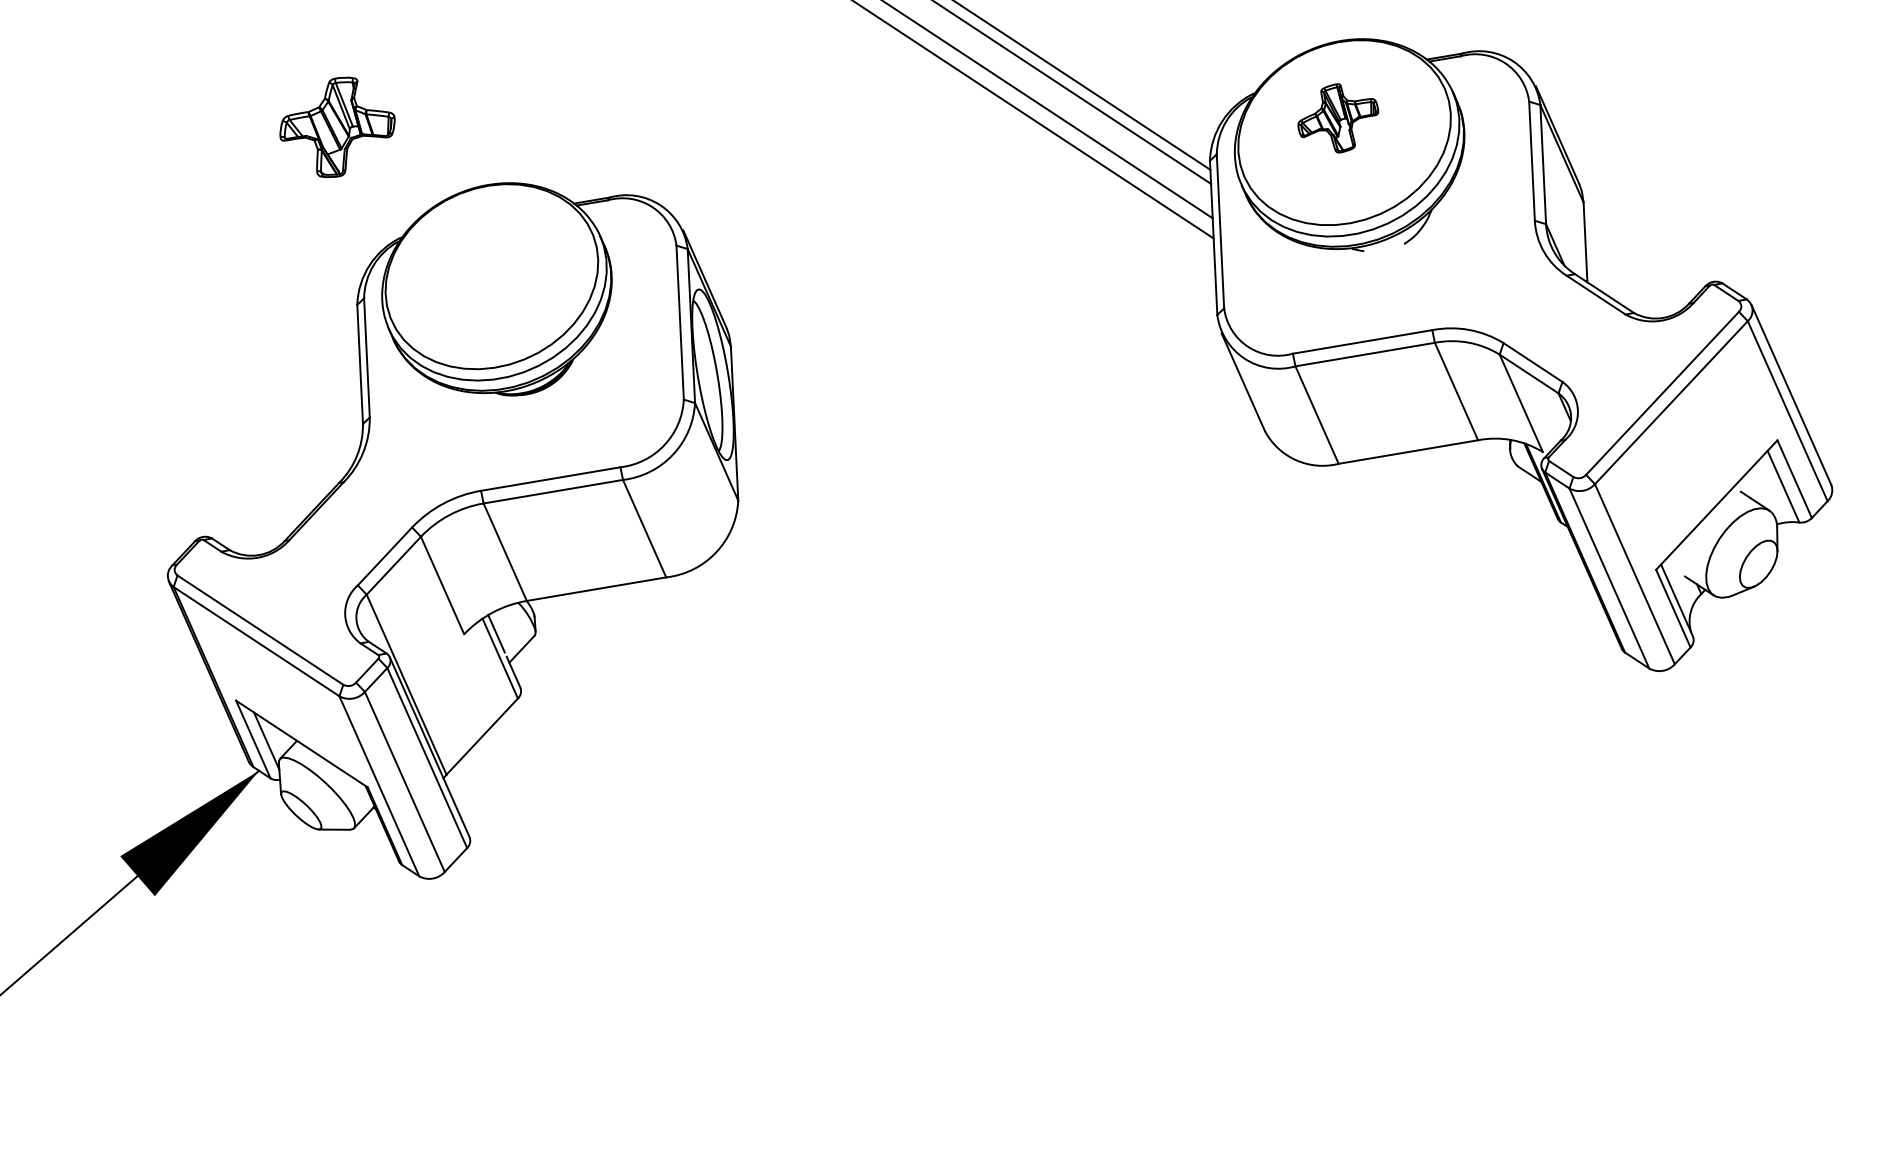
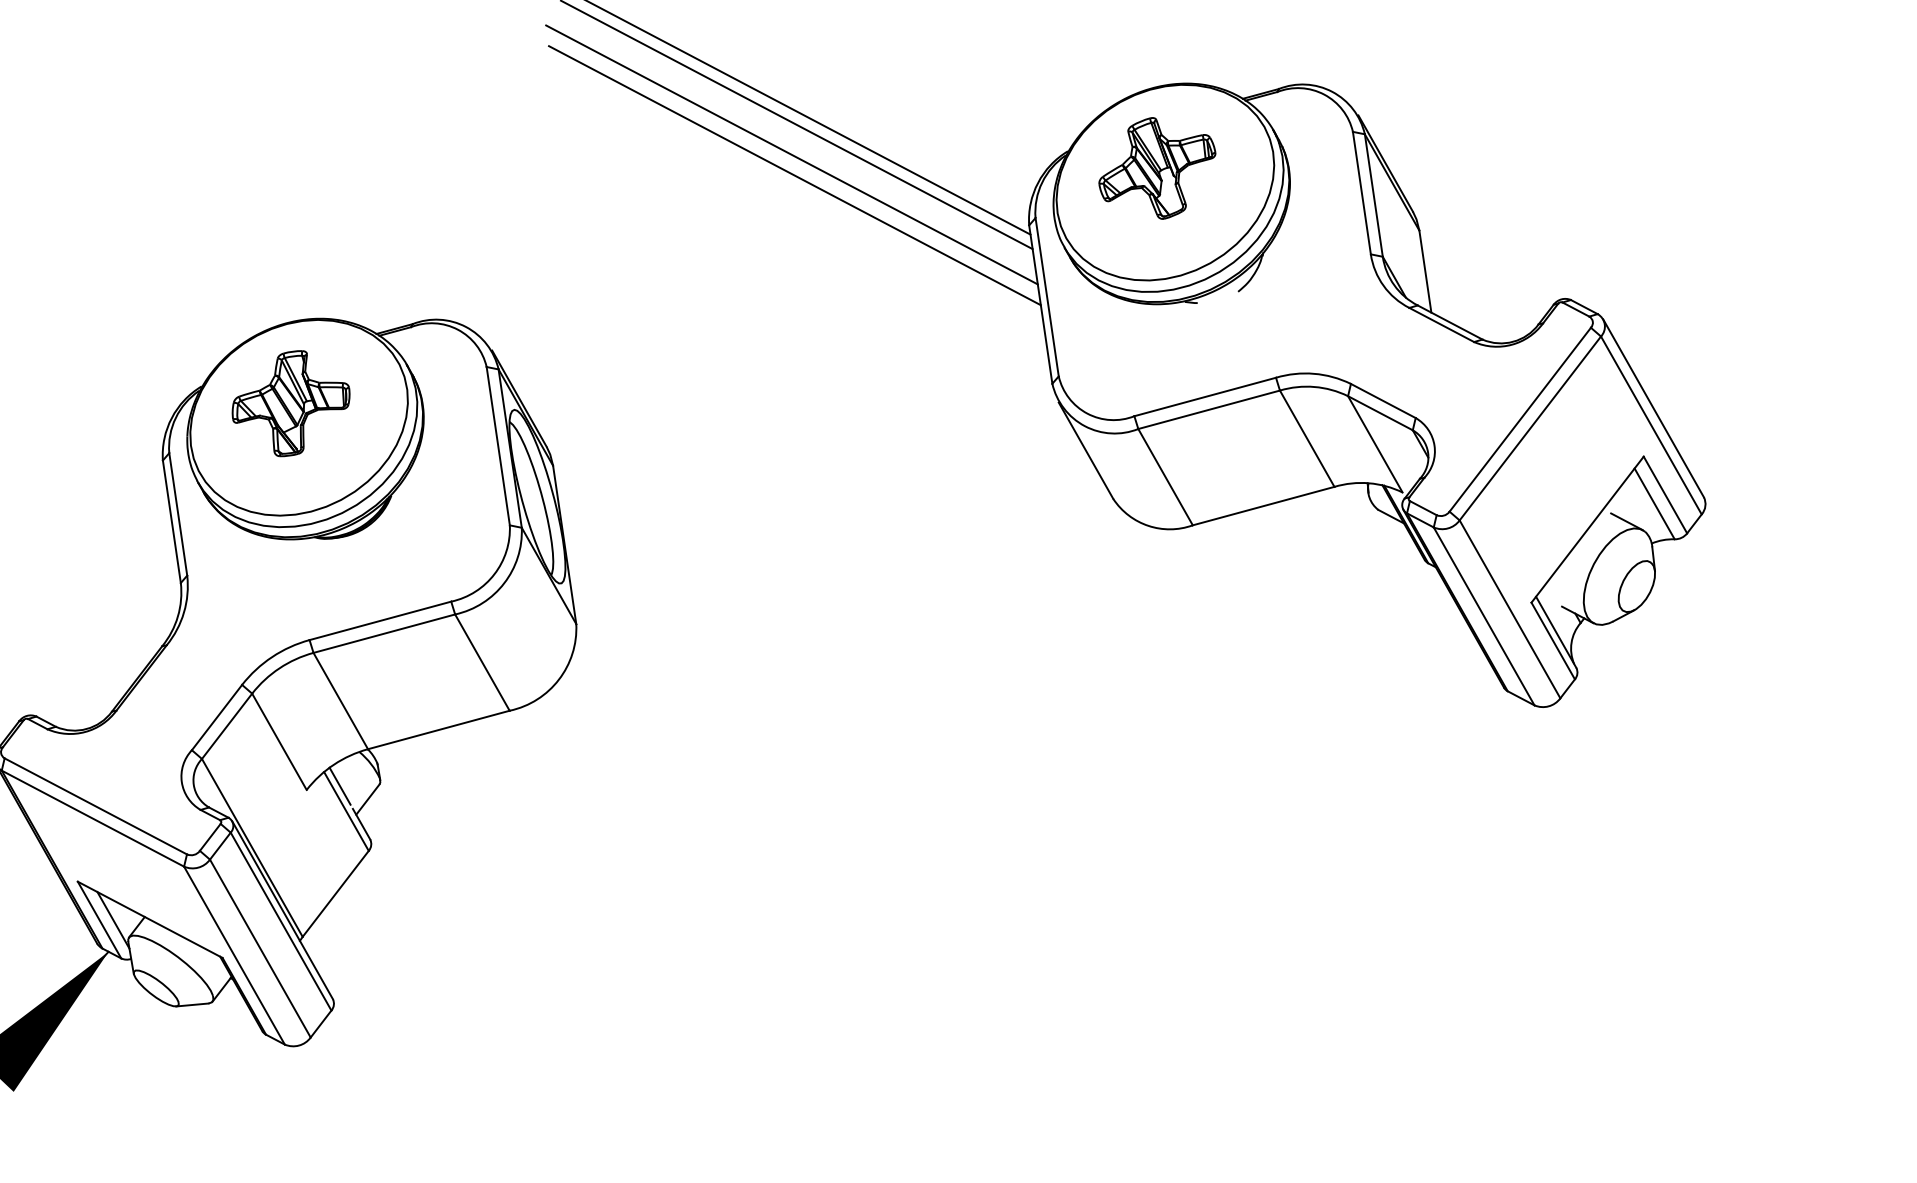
part: (1338, 118) -> (1157, 168), size x1.43
part: (337, 126) -> (290, 402), moved

